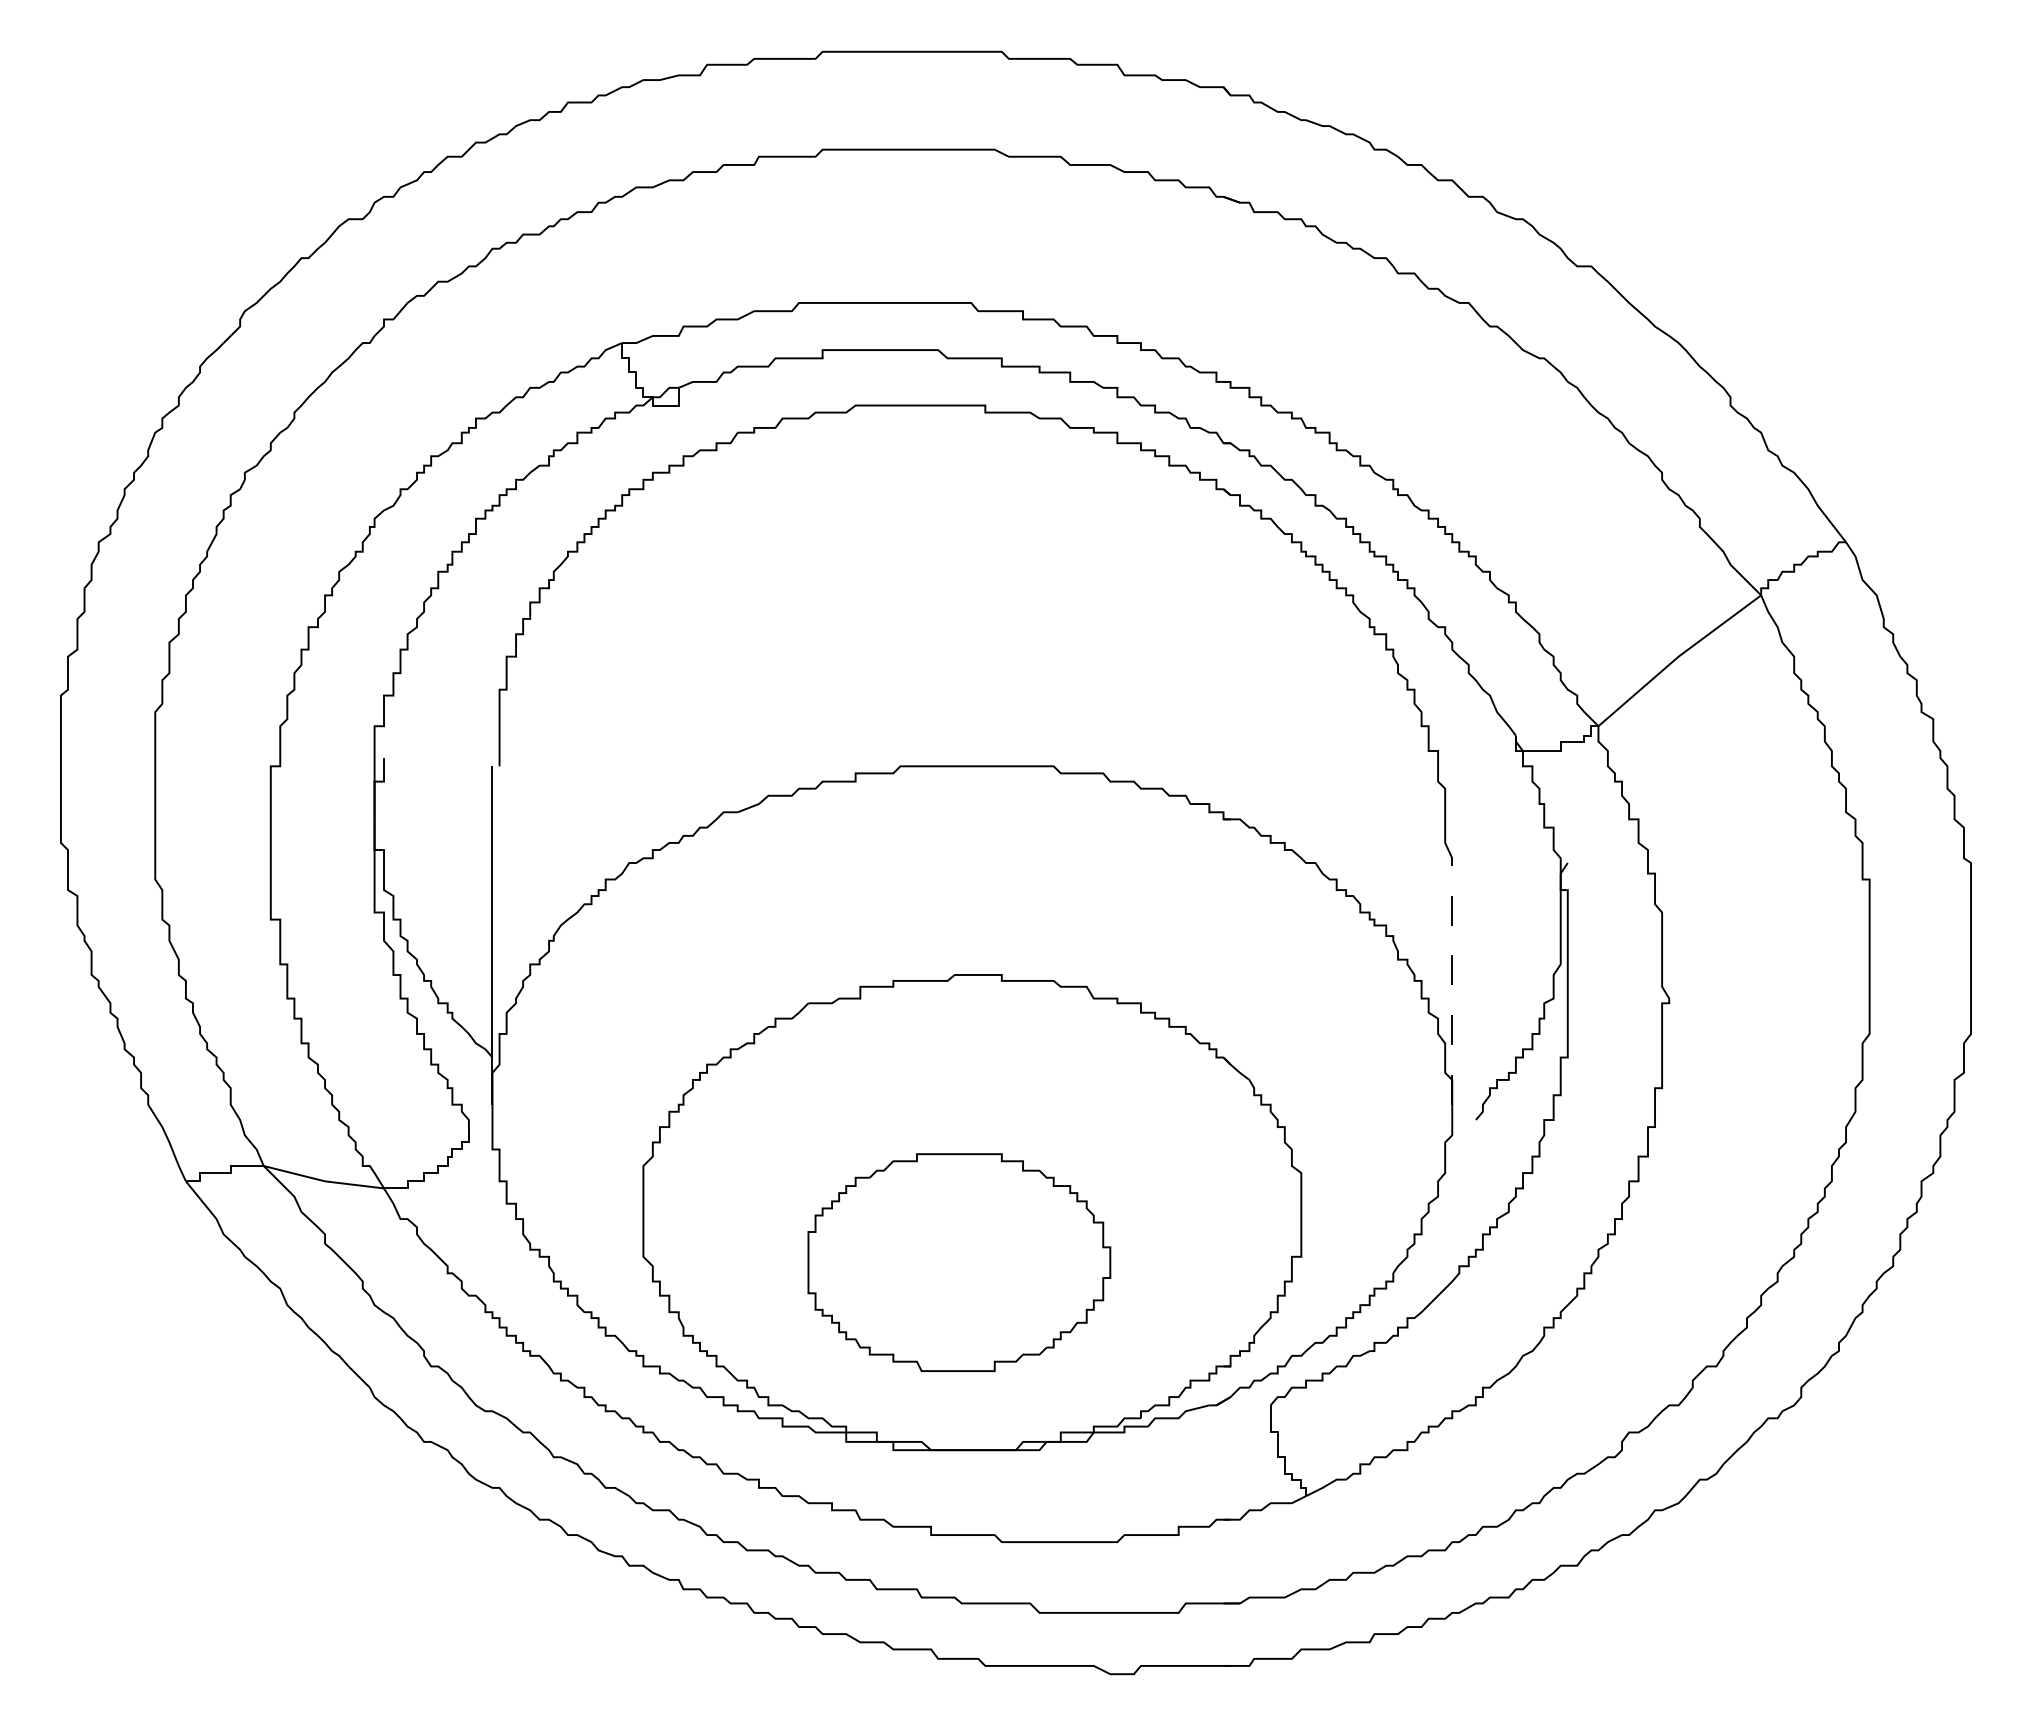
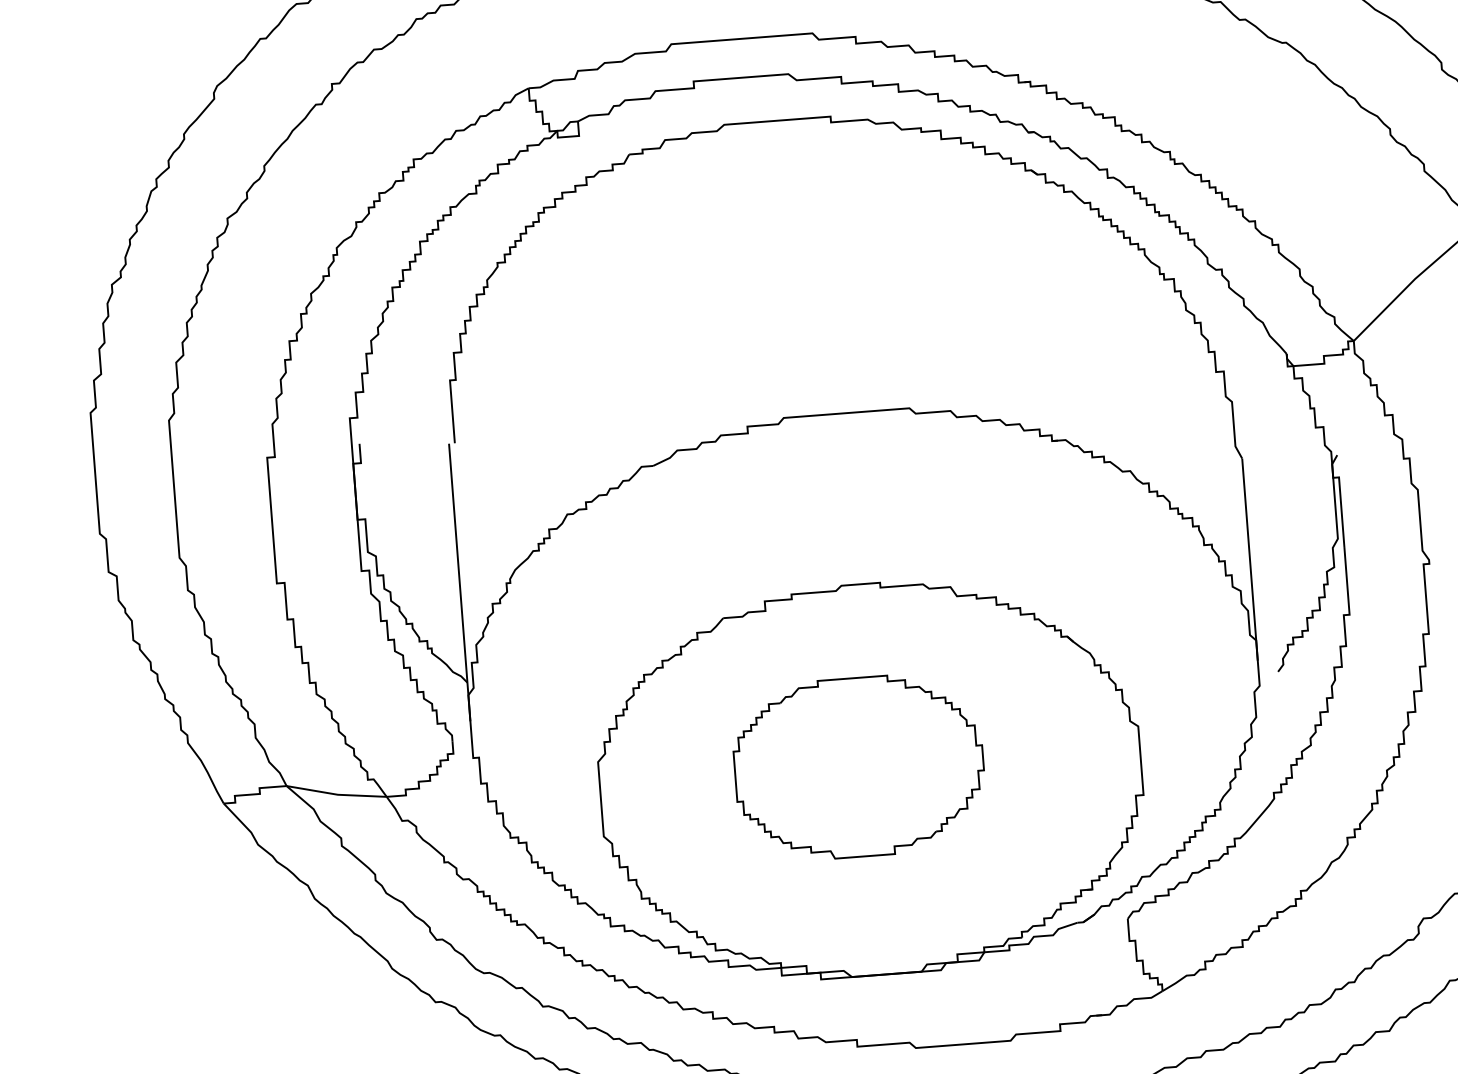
line: (1452, 980) -> (1250, 558), dashed -> solid
part: (959, 1262) -> (859, 767), moved

